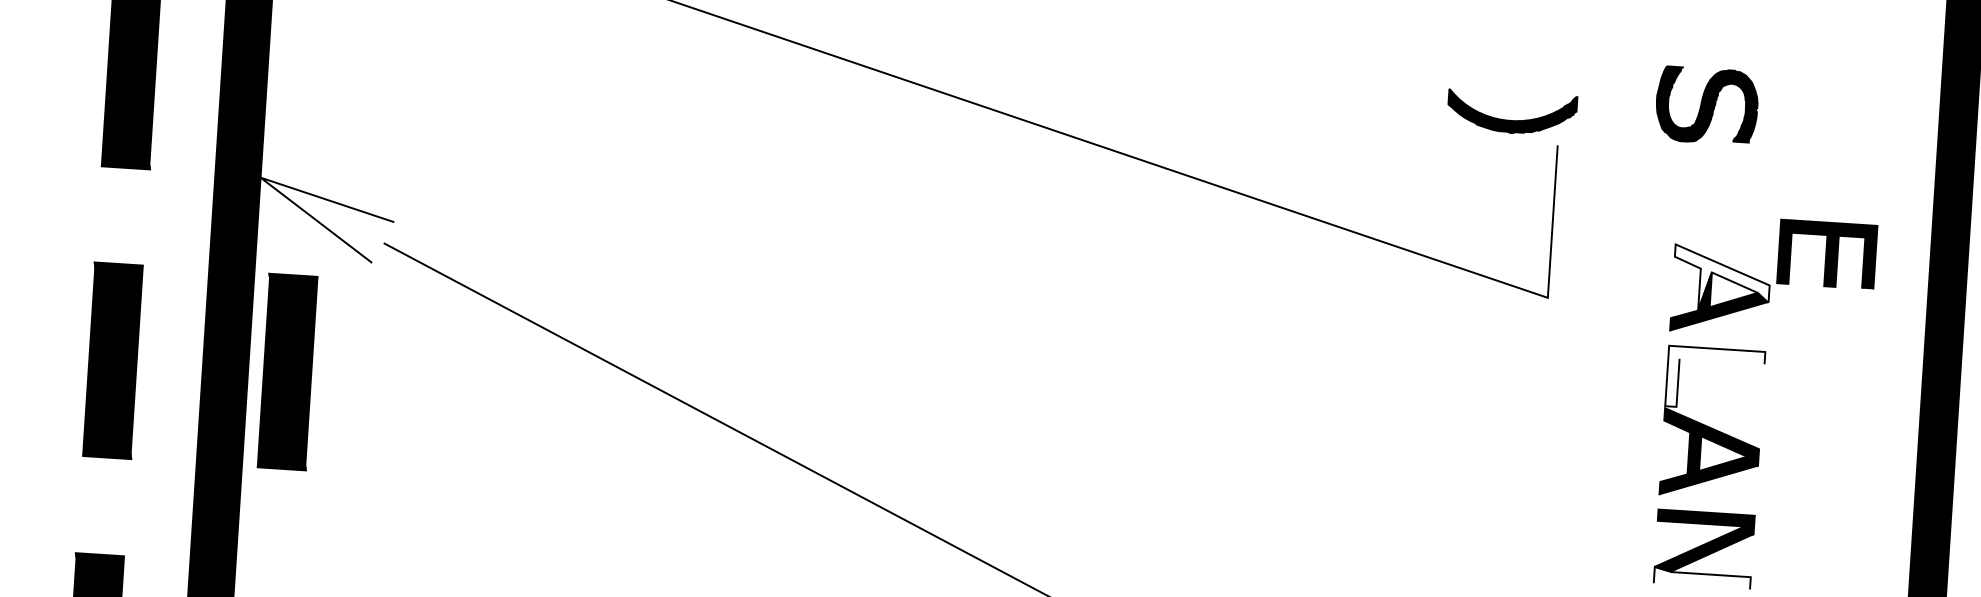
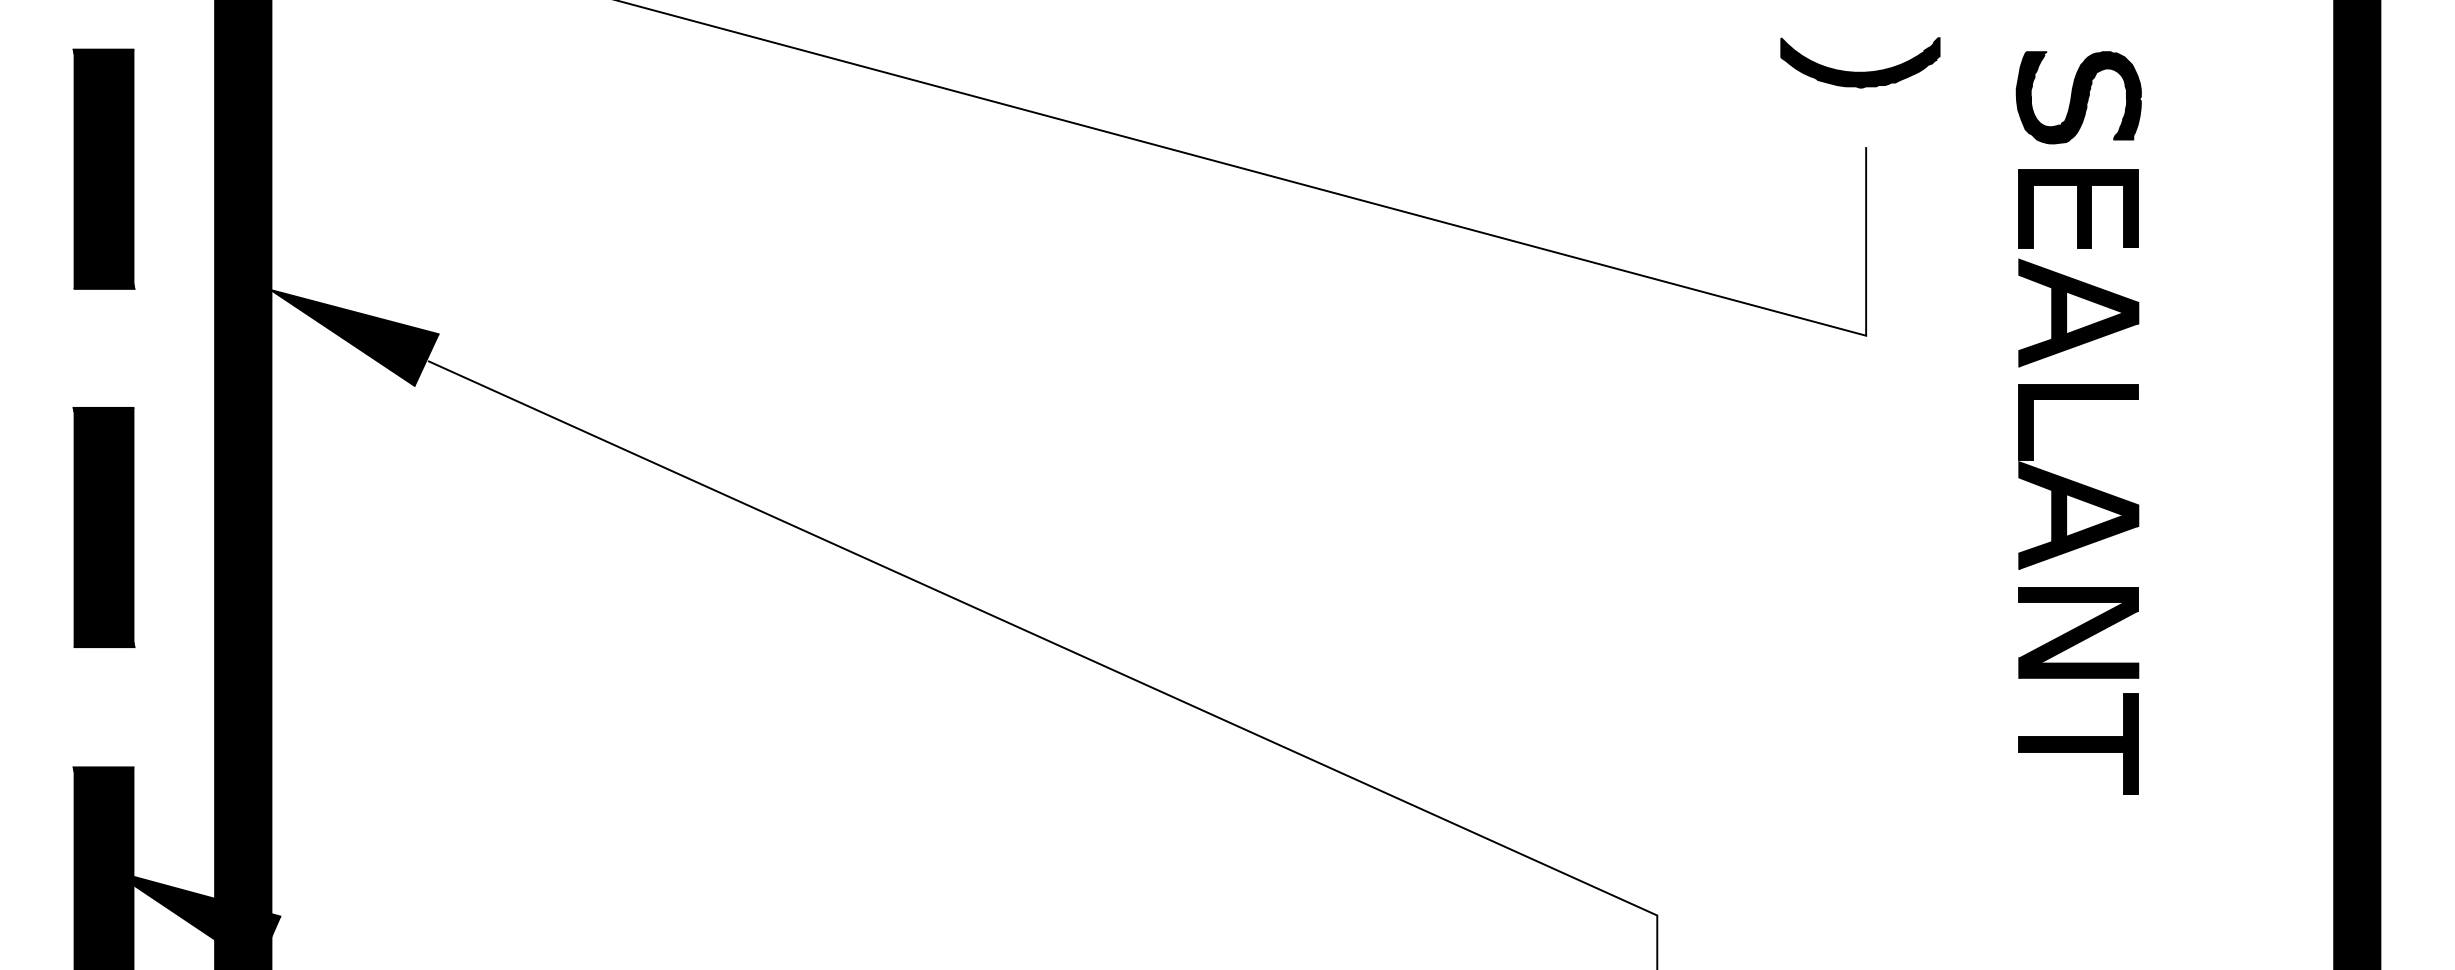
part: (1706, 105) -> (2078, 97), moved
part: (1511, 119) -> (1860, 71), moved
fill: (326, 221) -> (355, 338), added
part: (1827, 254) -> (2078, 208), moved
fill: (1721, 279) -> (2078, 299), added
part: (287, 372) -> (319, 527), removed
fill: (1715, 379) -> (2078, 422), added
fill: (1702, 578) -> (2078, 668), added

